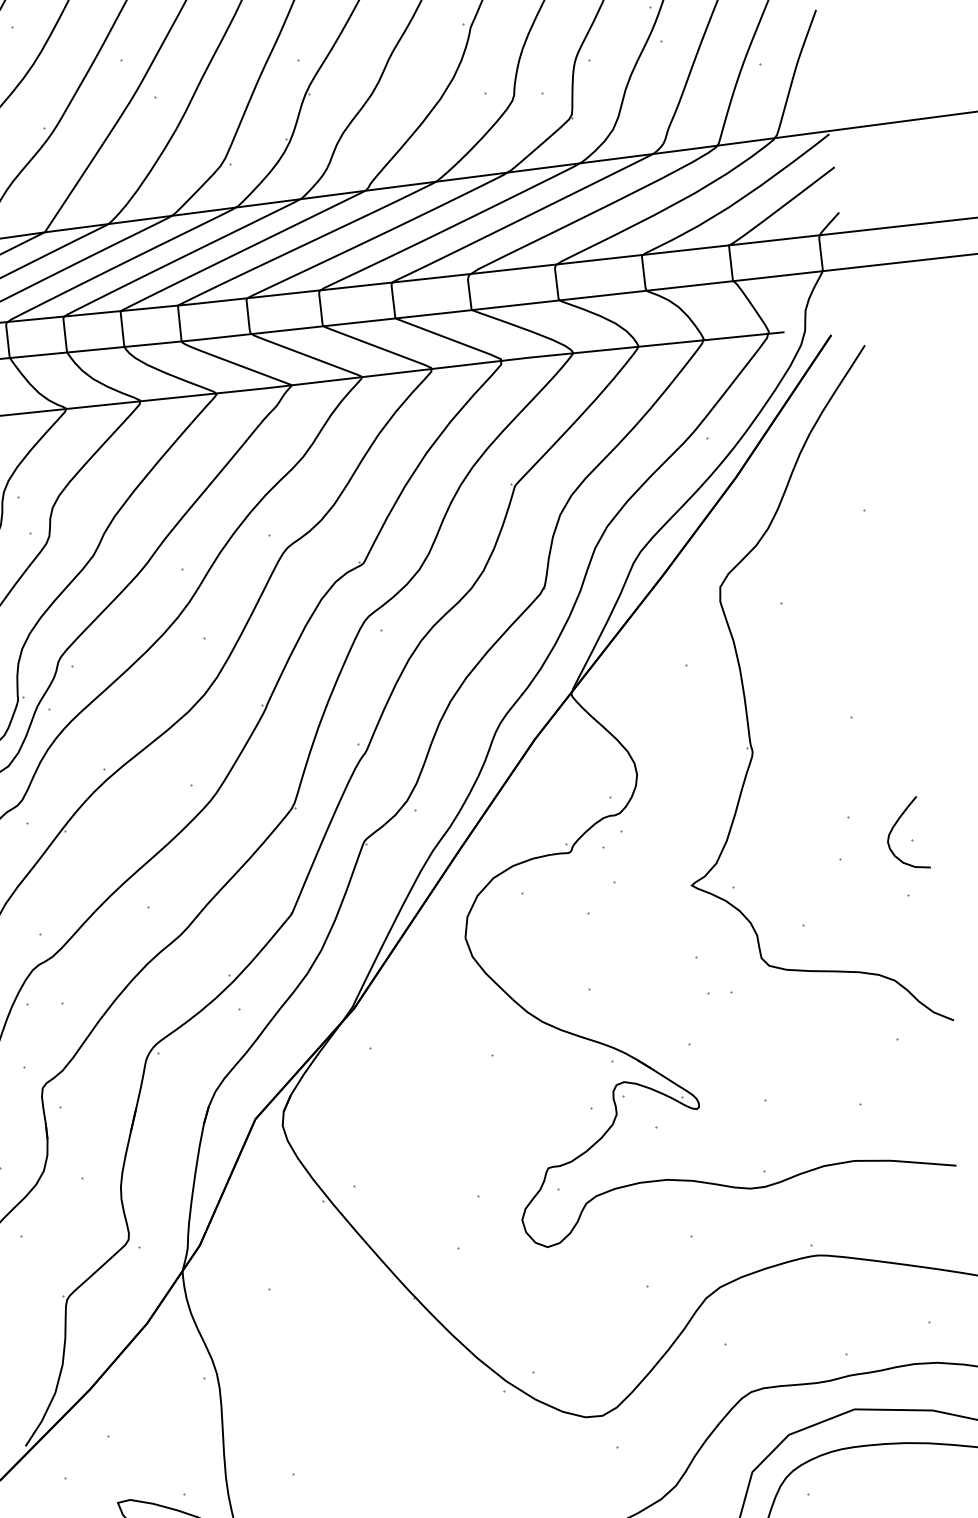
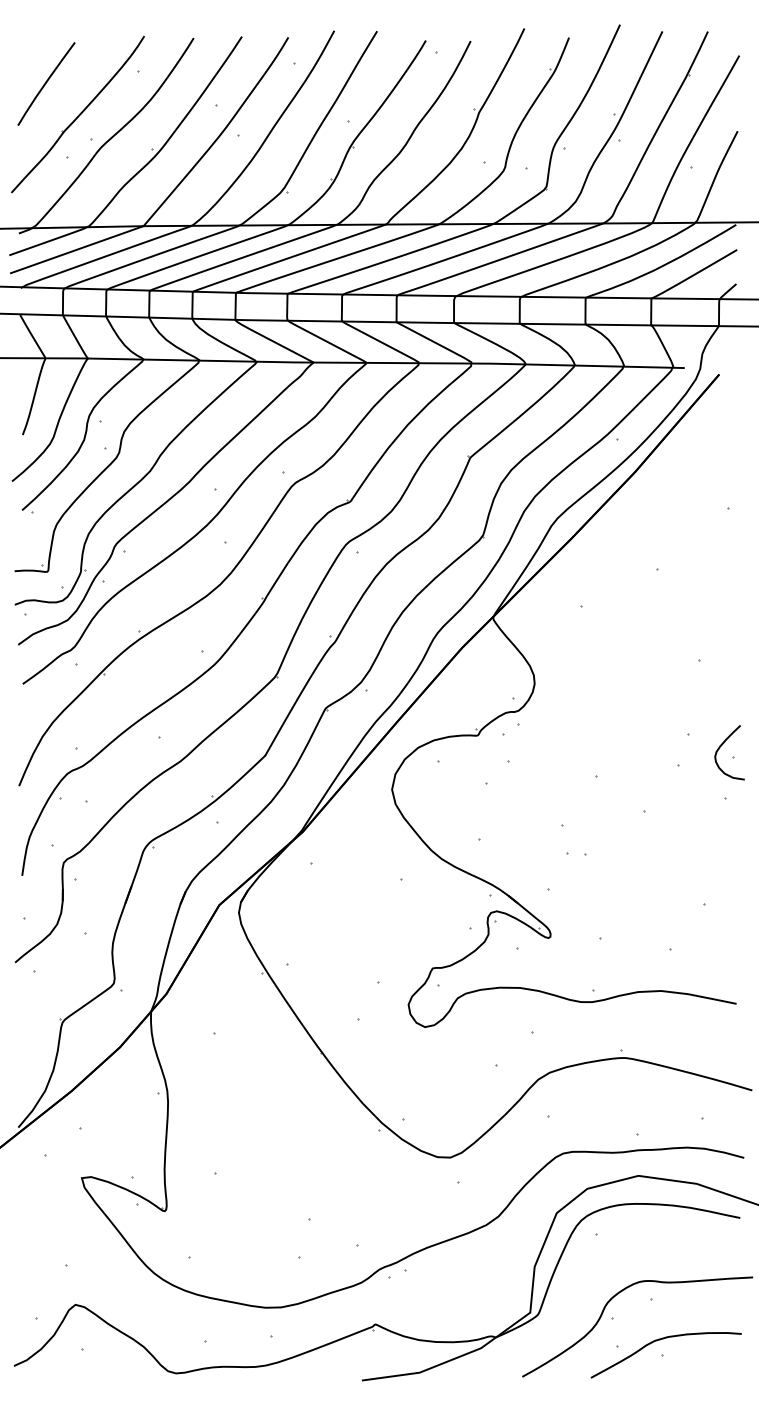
part: (746, 703) -> (622, 640), removed

